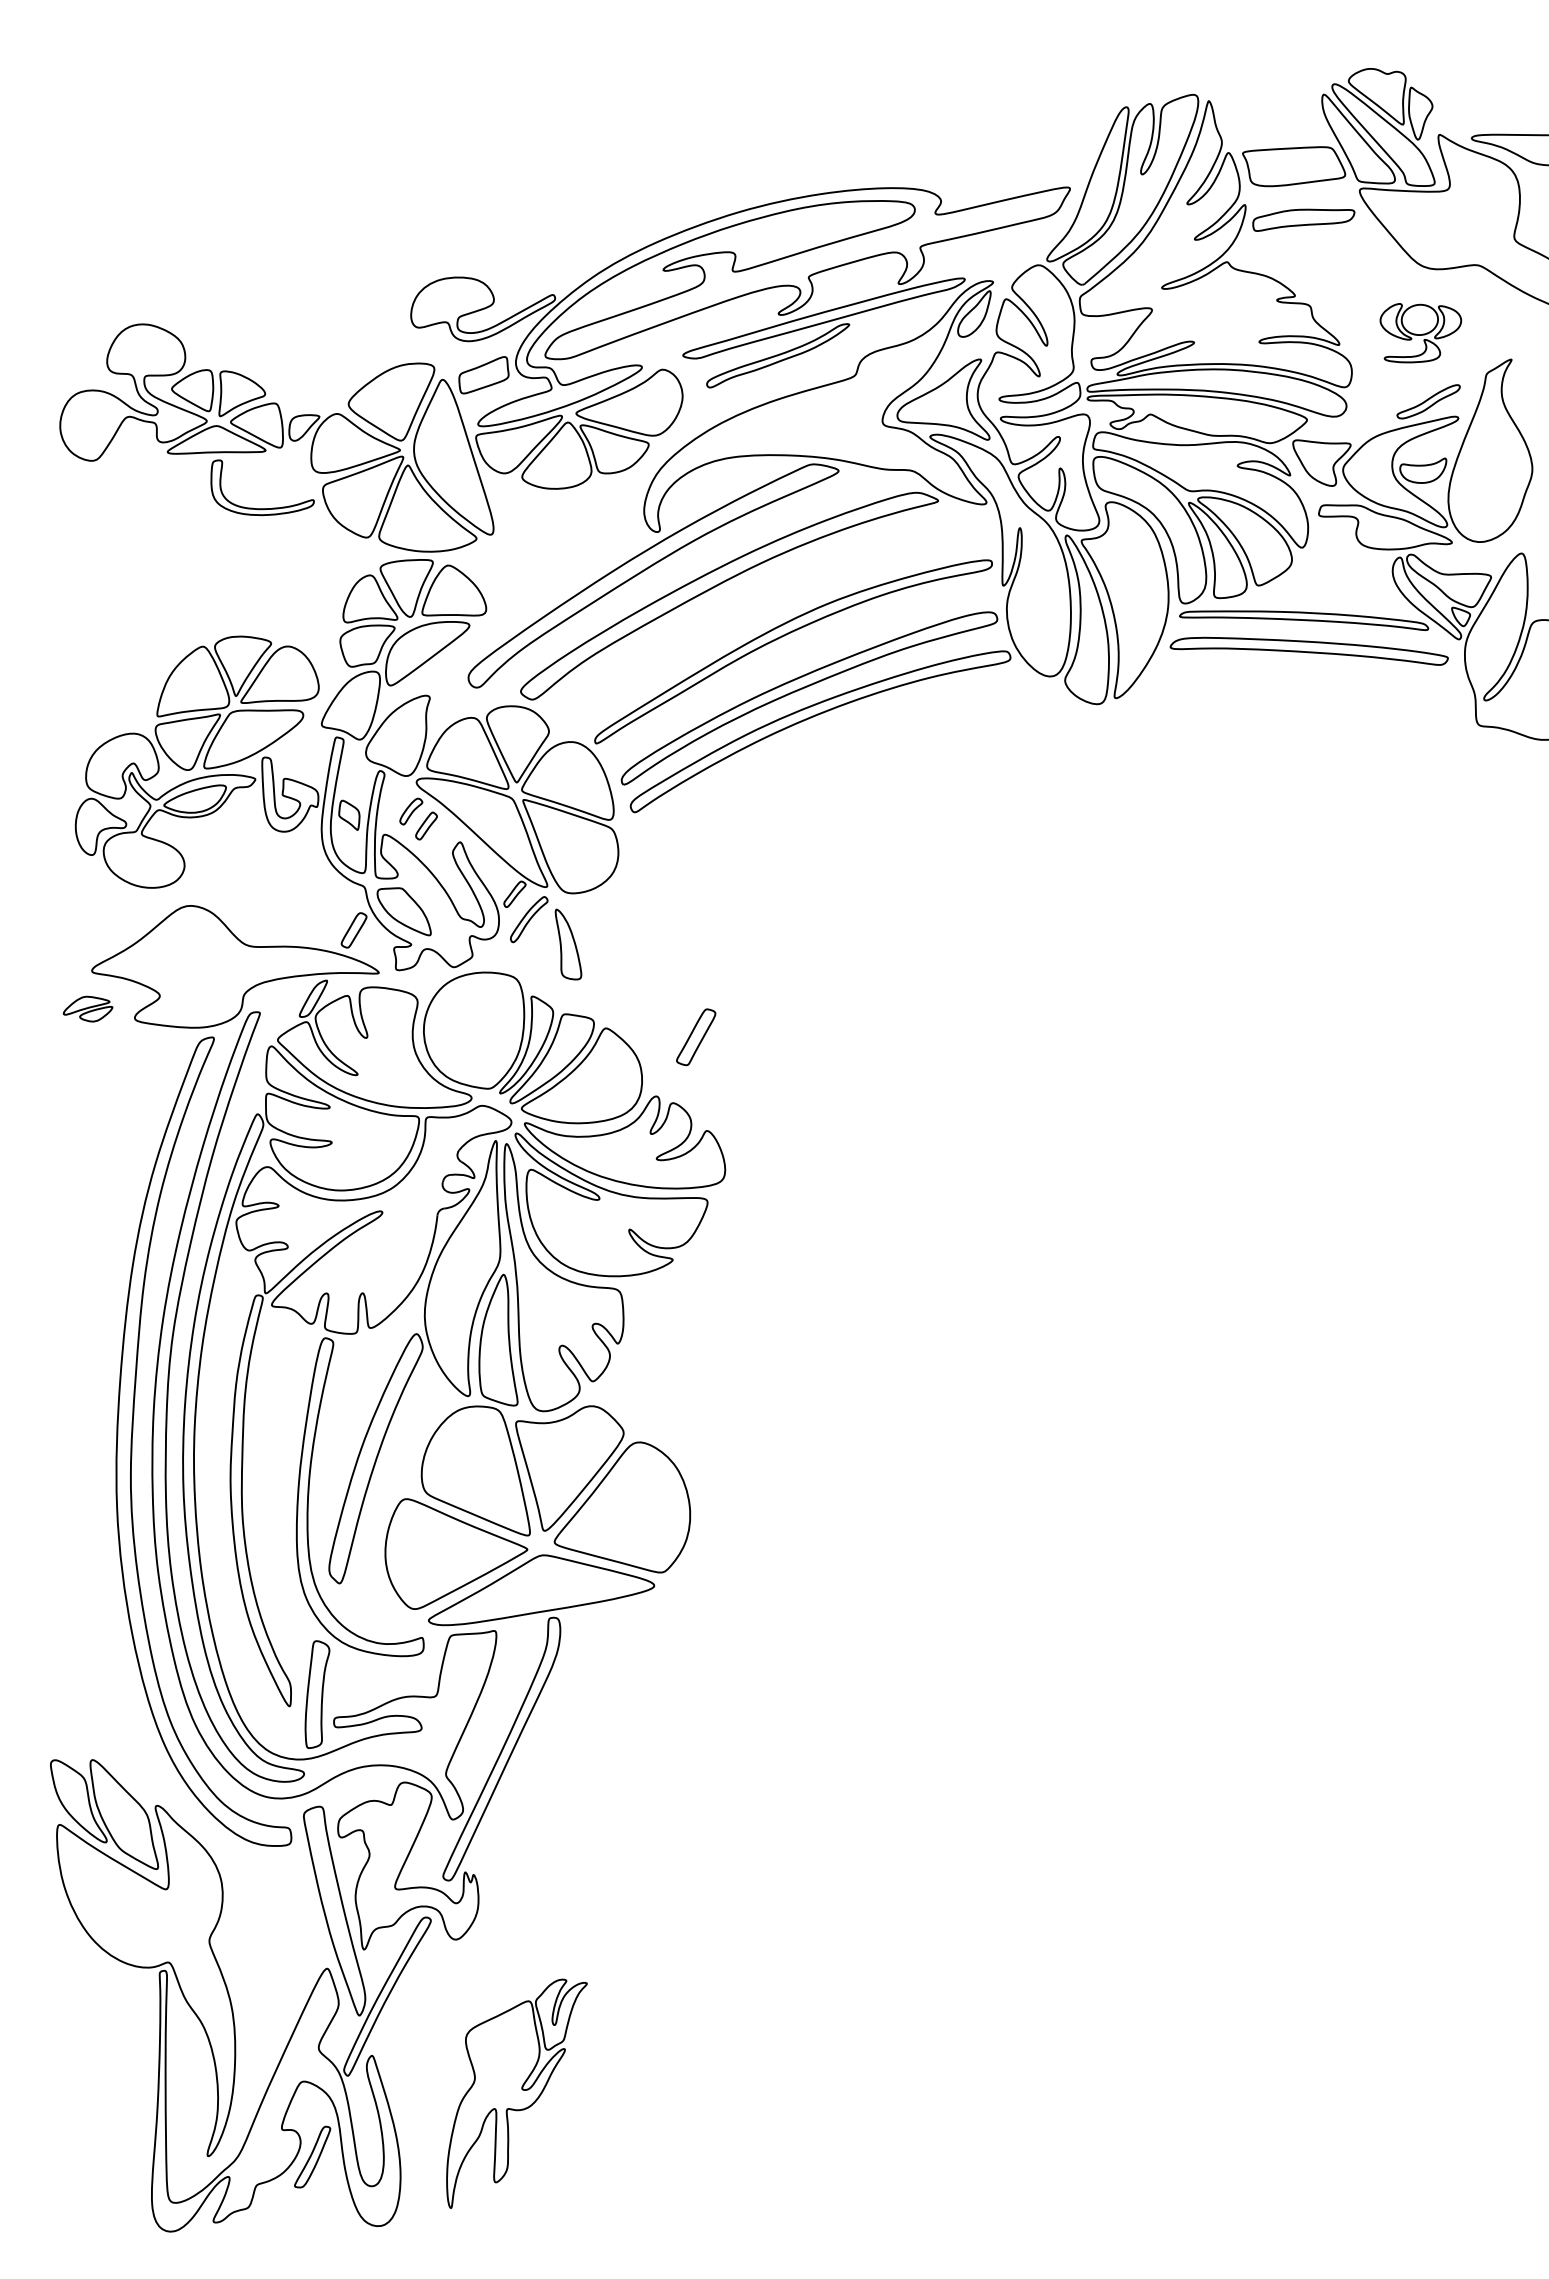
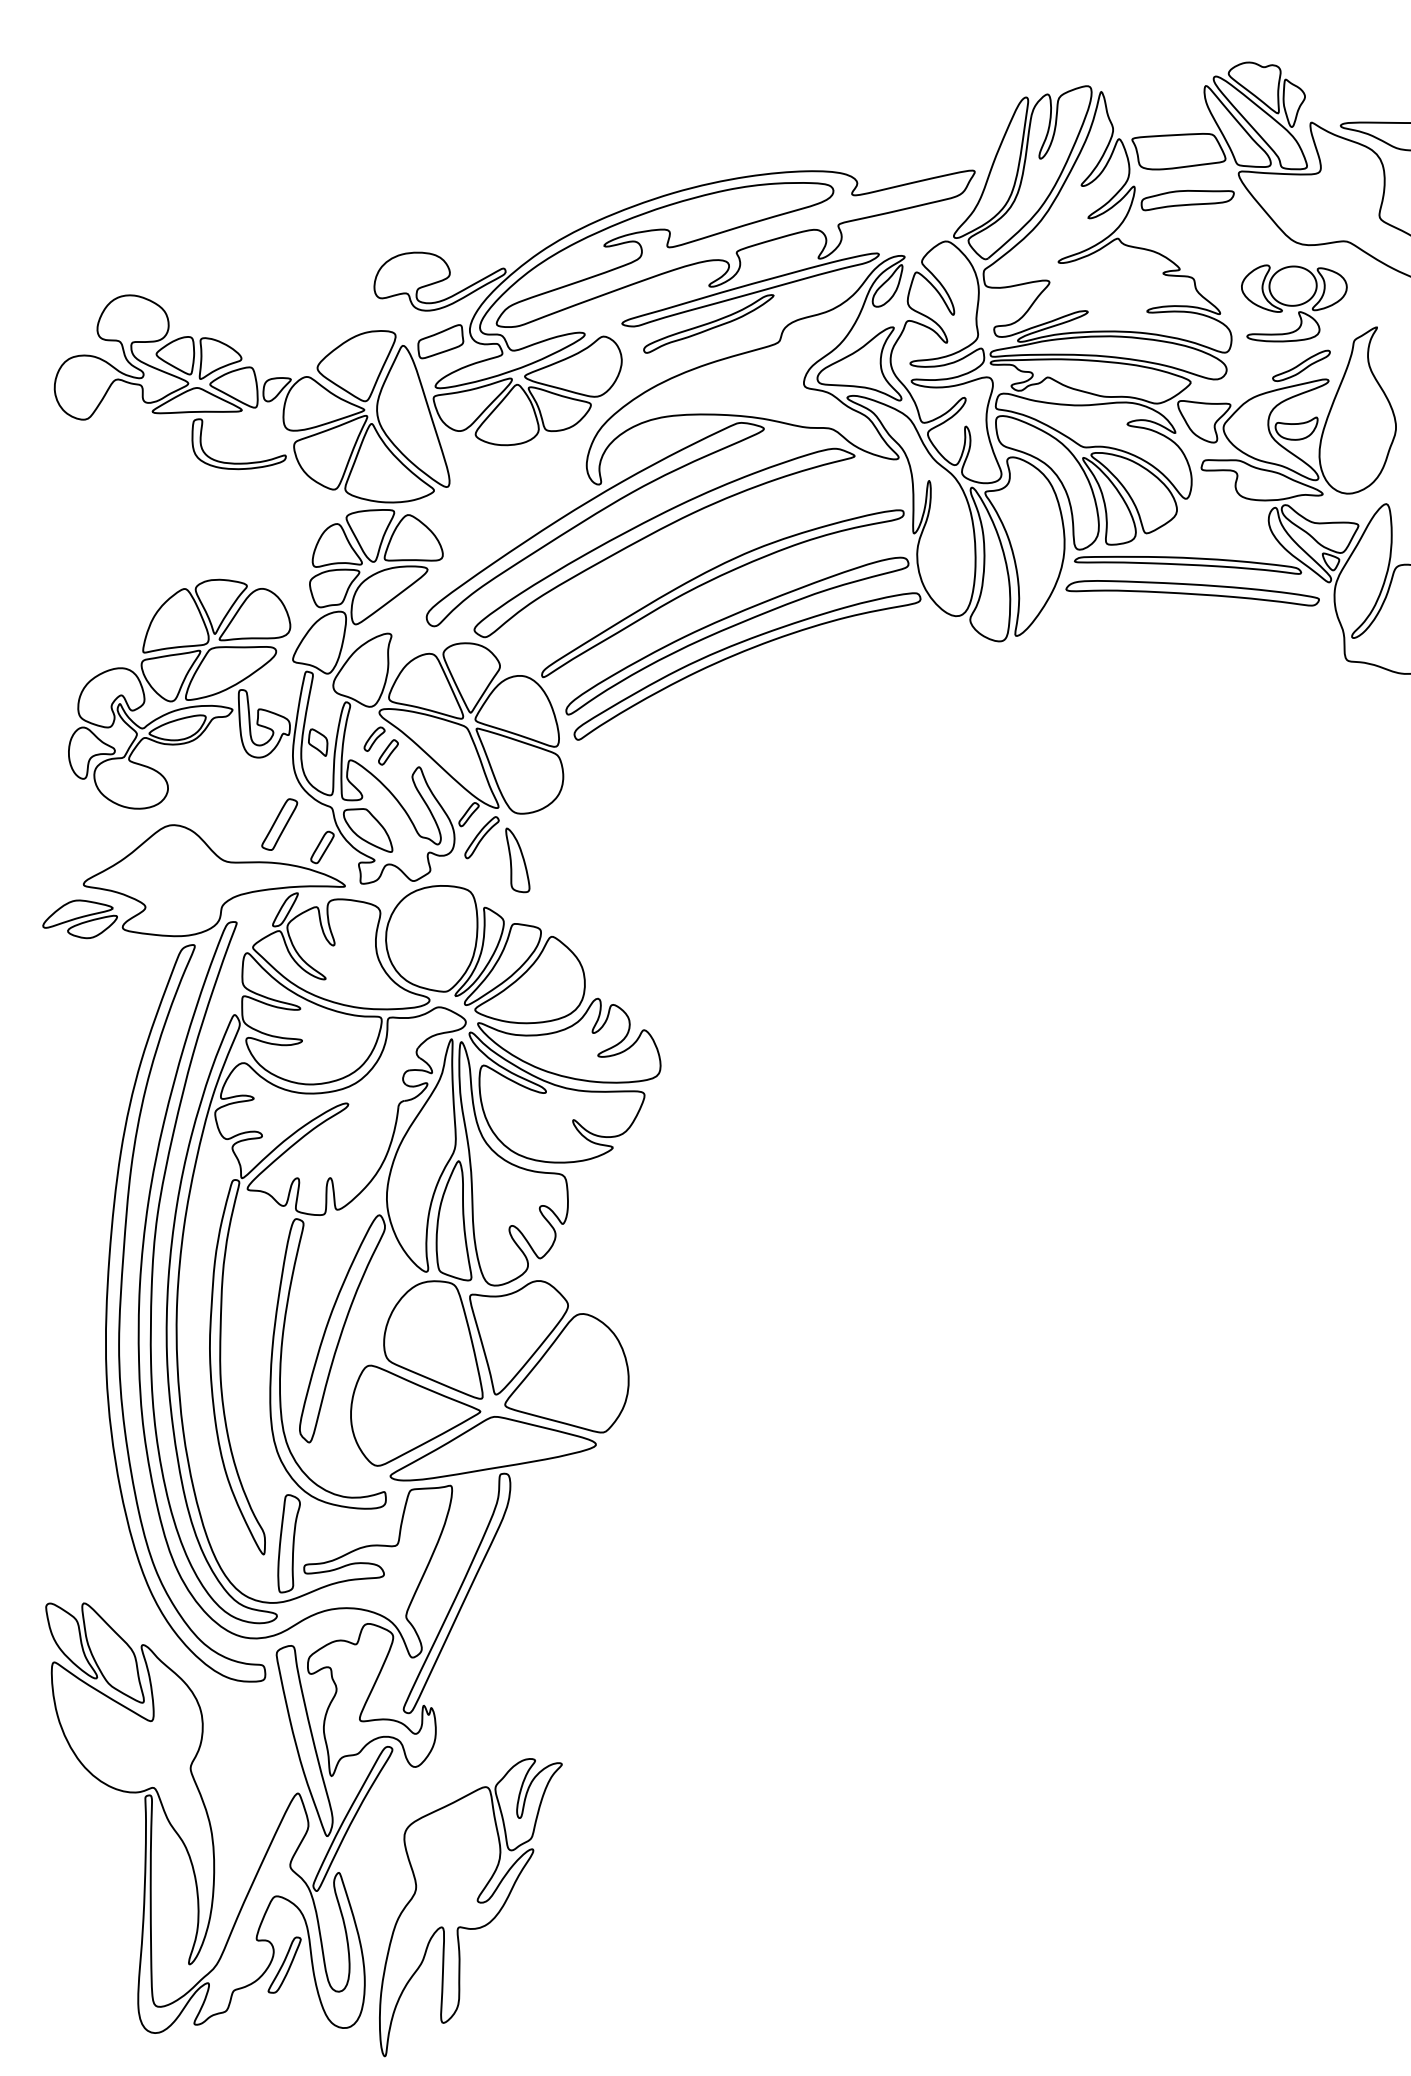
part: (1420, 332) -> (1294, 302), size x1.43
part: (87, 1008) -> (79, 918), size x1.67
part: (696, 1037) -> (280, 824), moved
part: (516, 2093) -> (470, 1907), size x1.43

